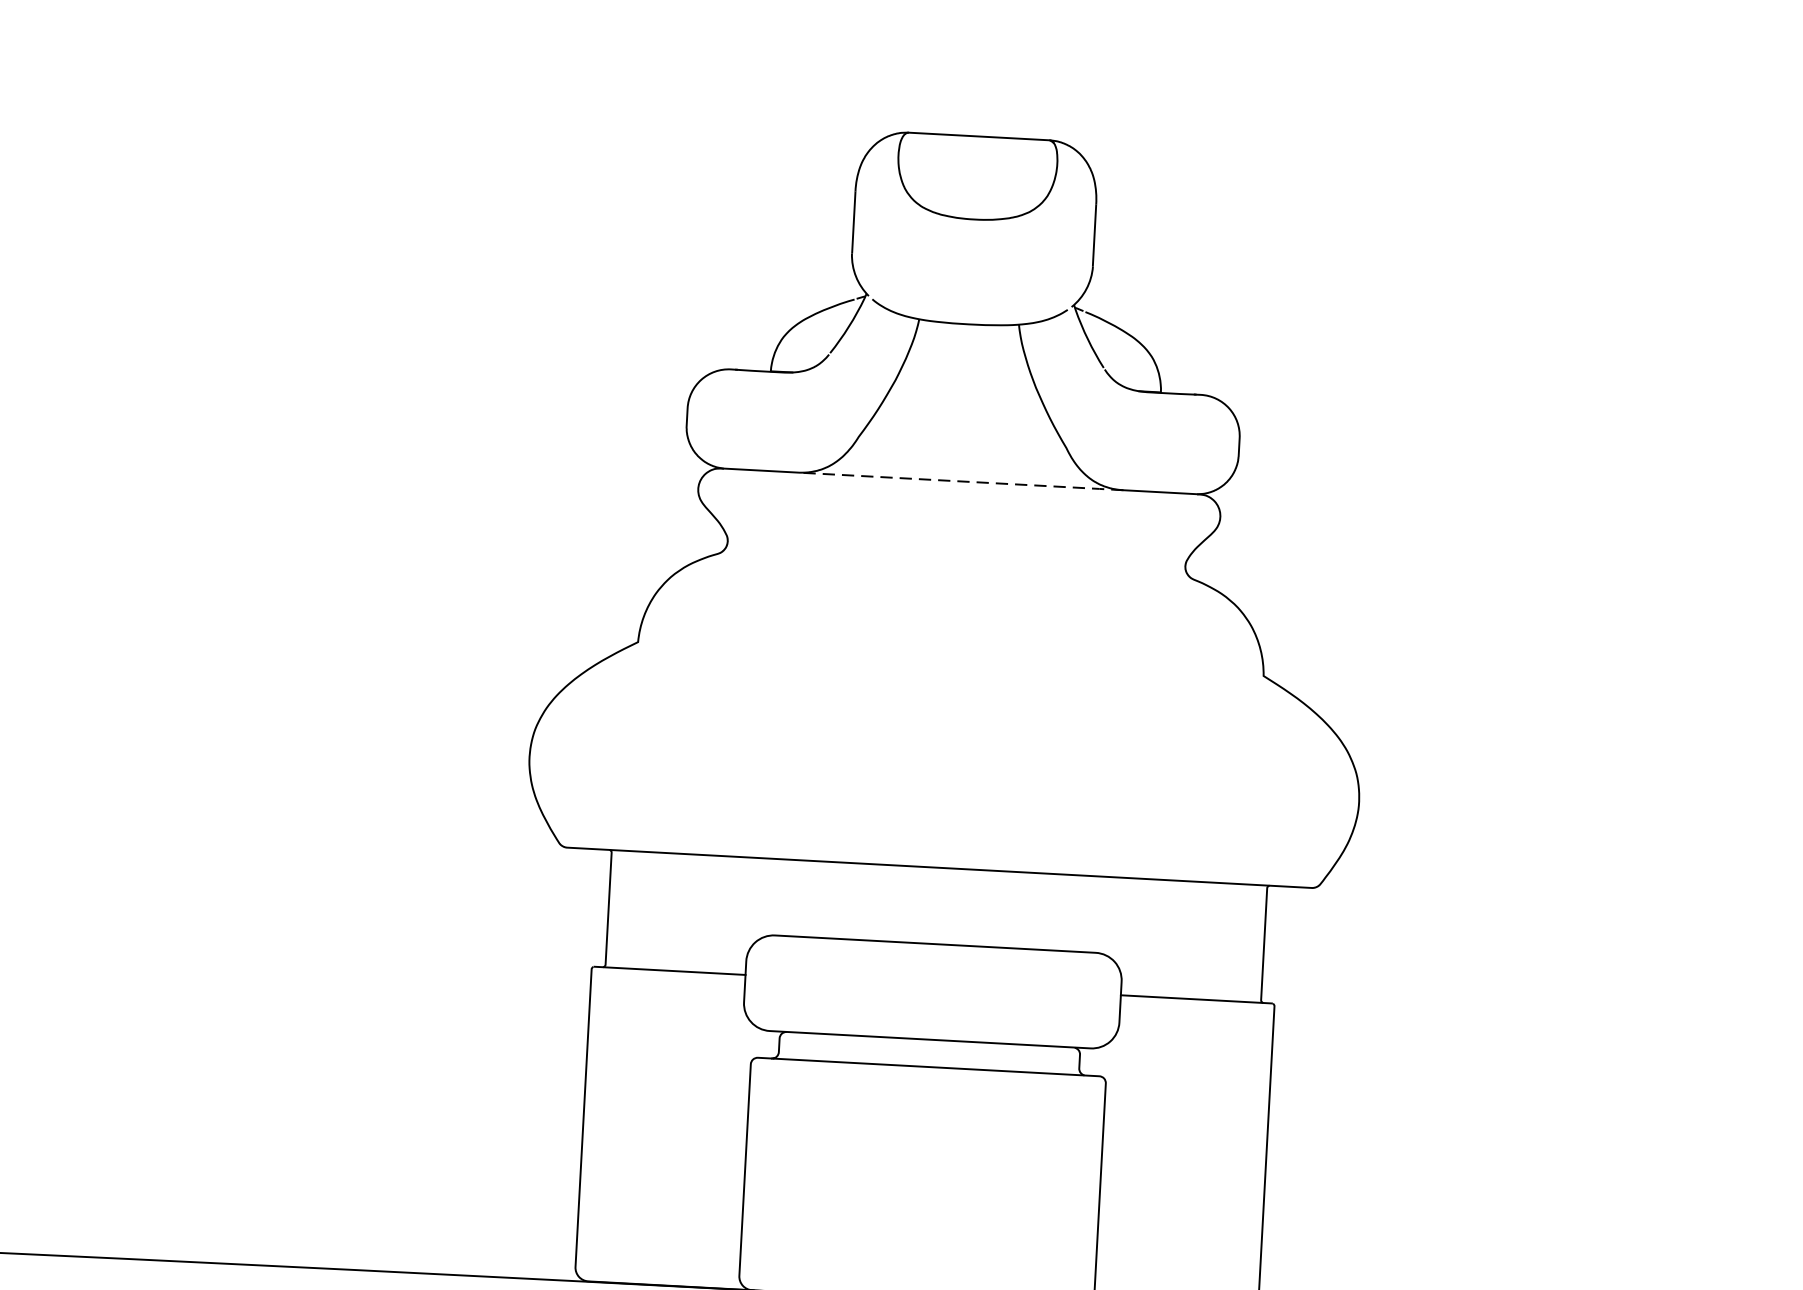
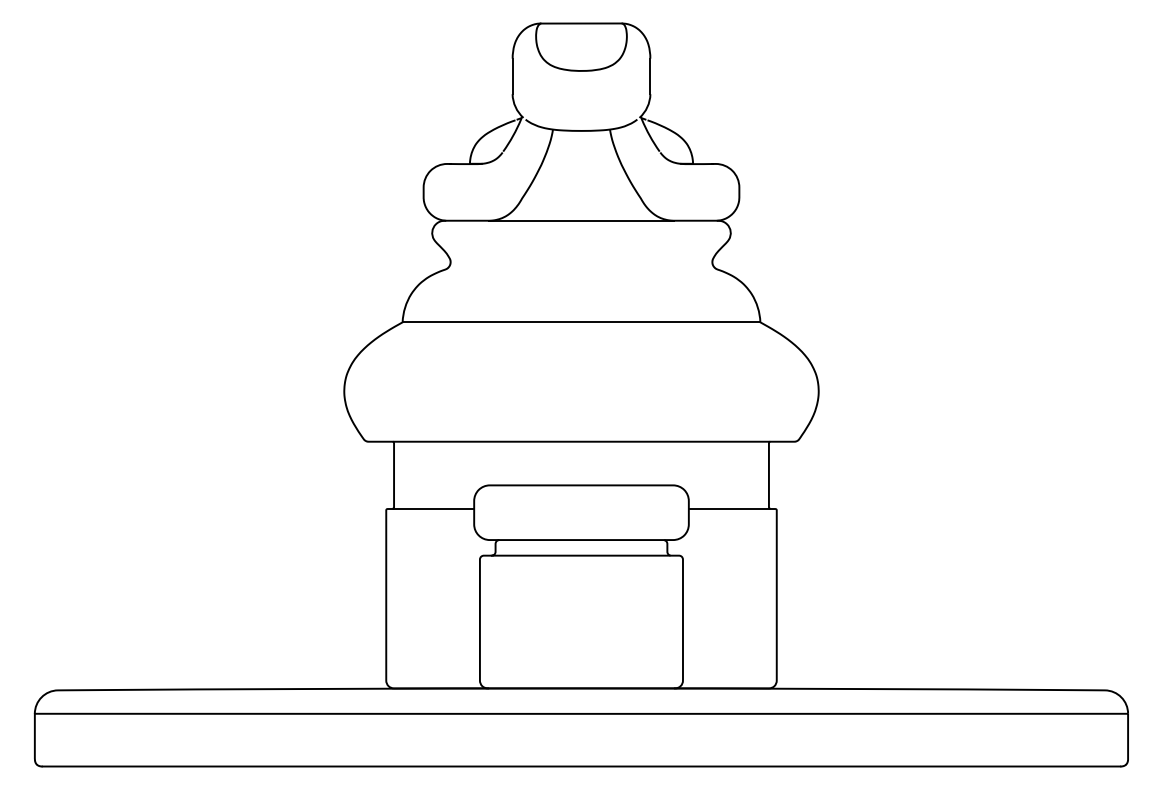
line: (960, 480) -> (581, 220), dashed -> solid
line: (950, 659) -> (581, 322), added

